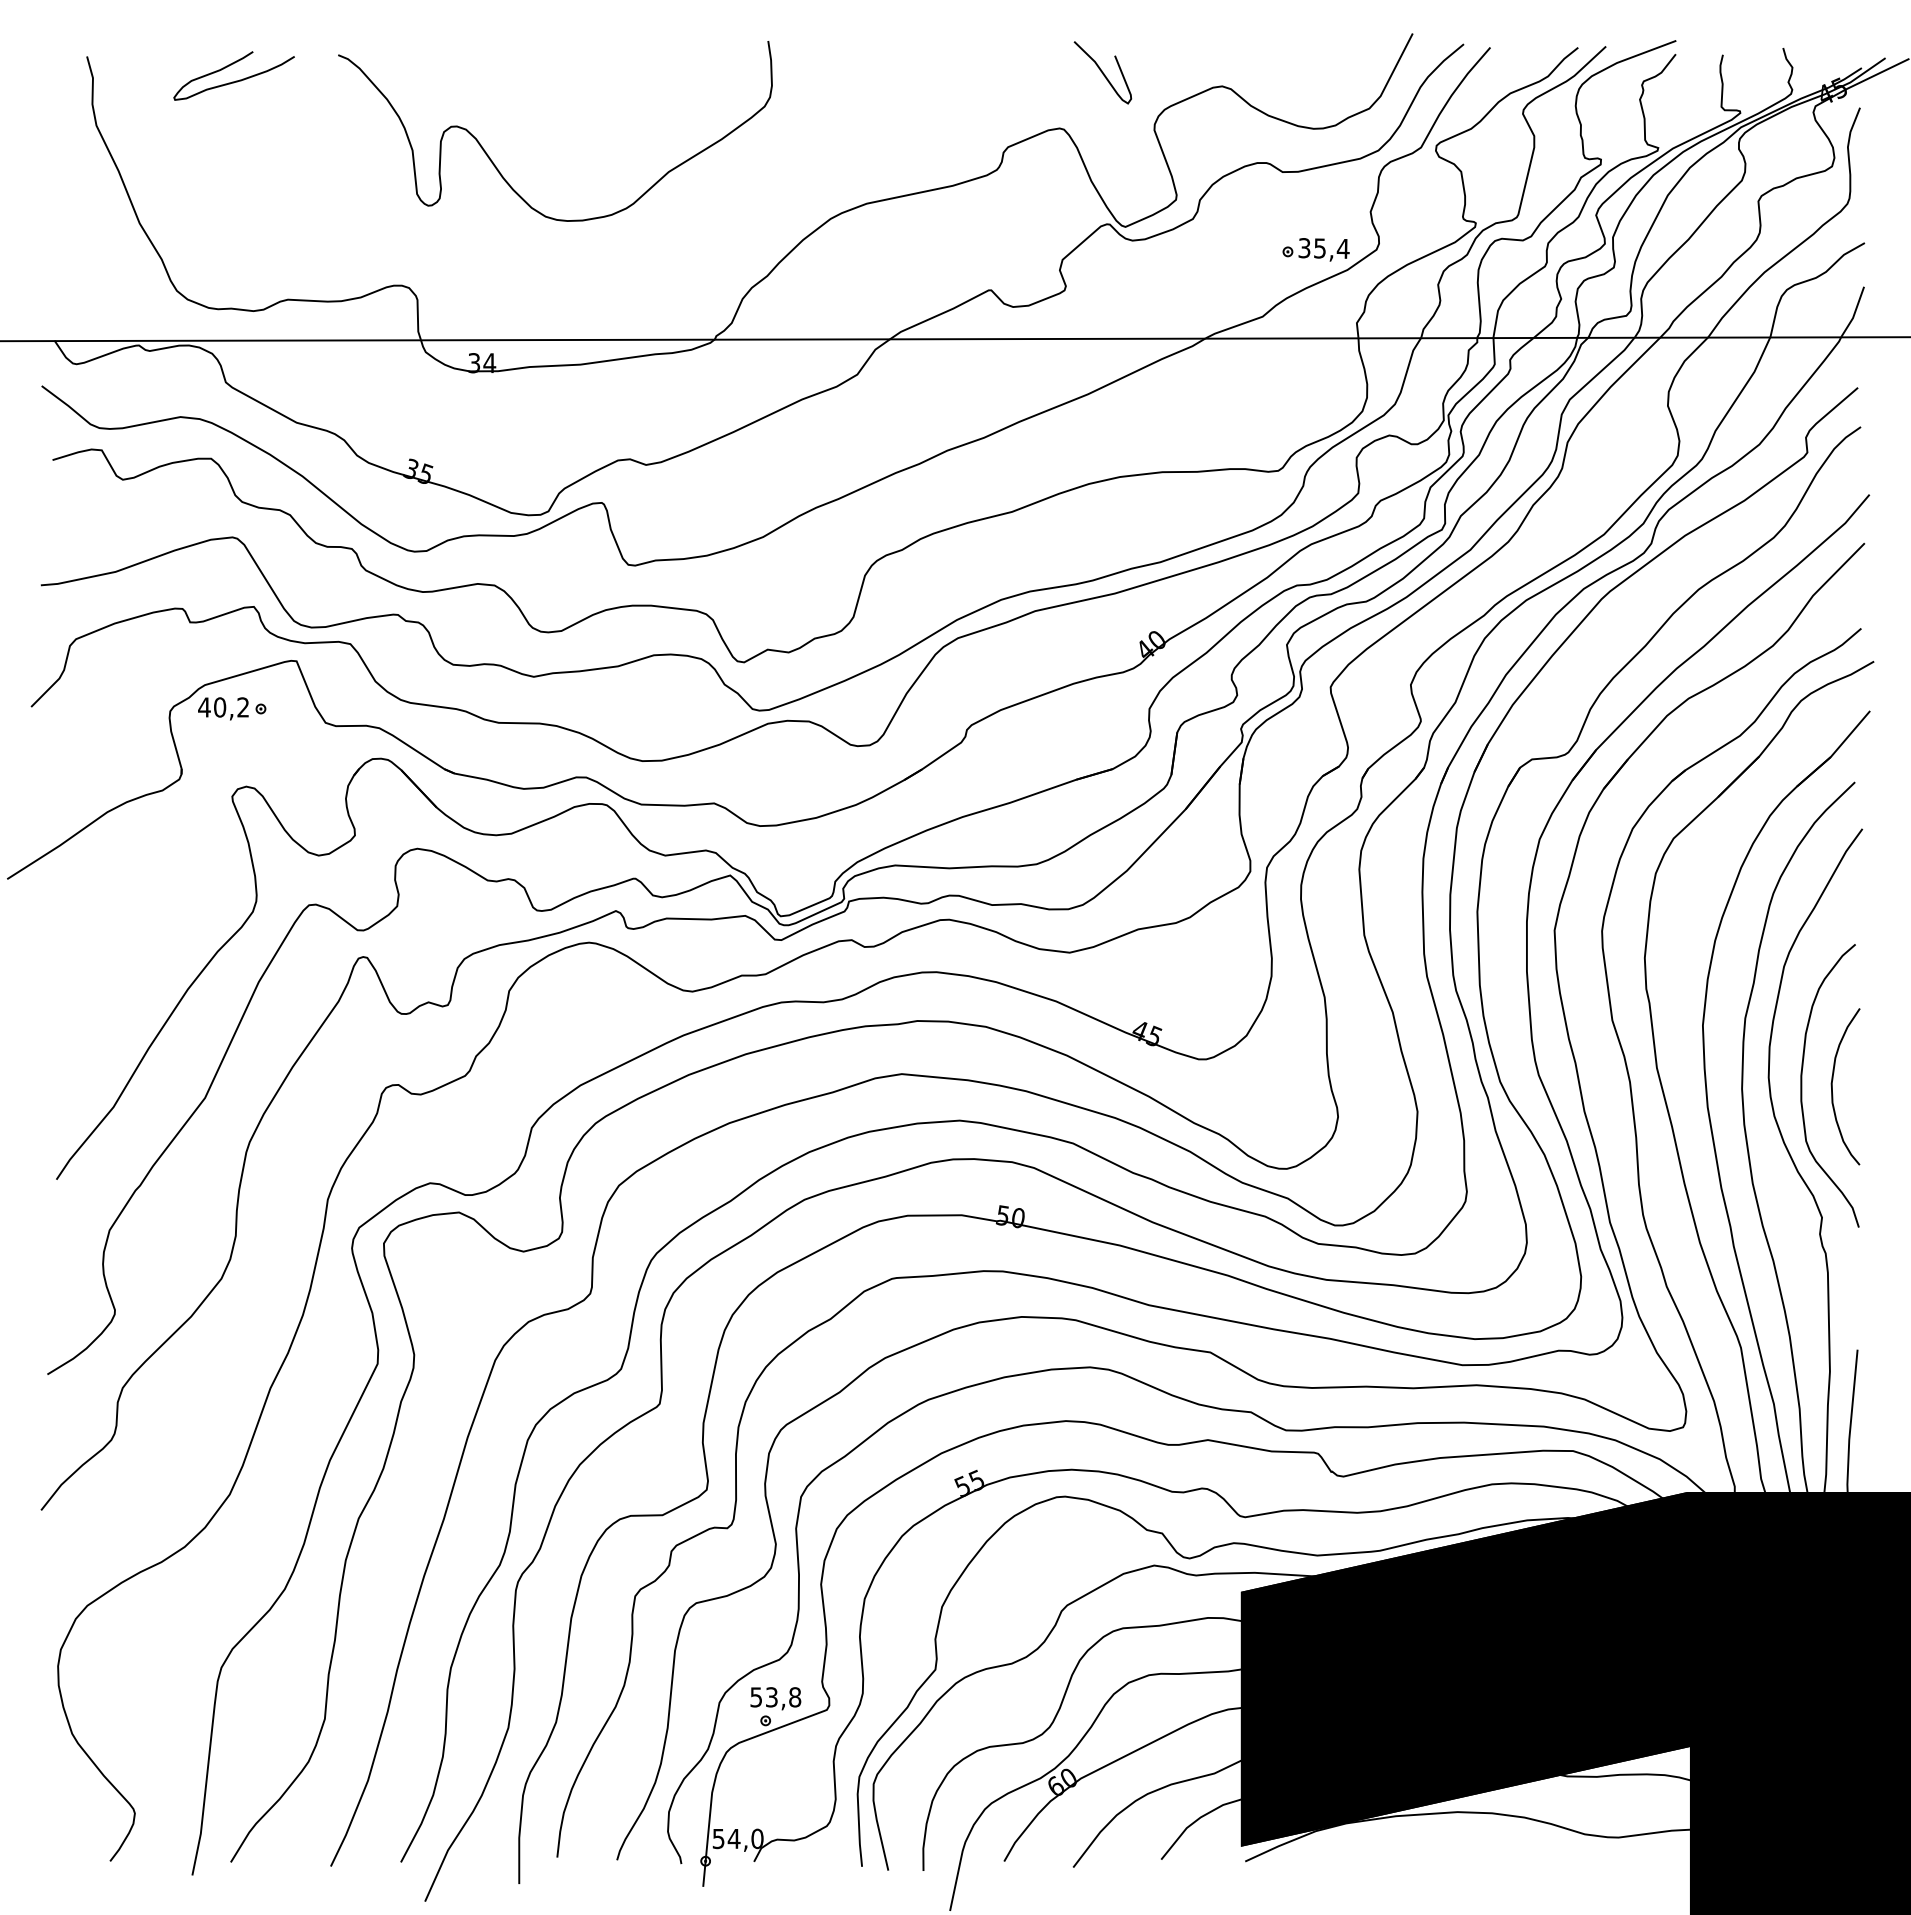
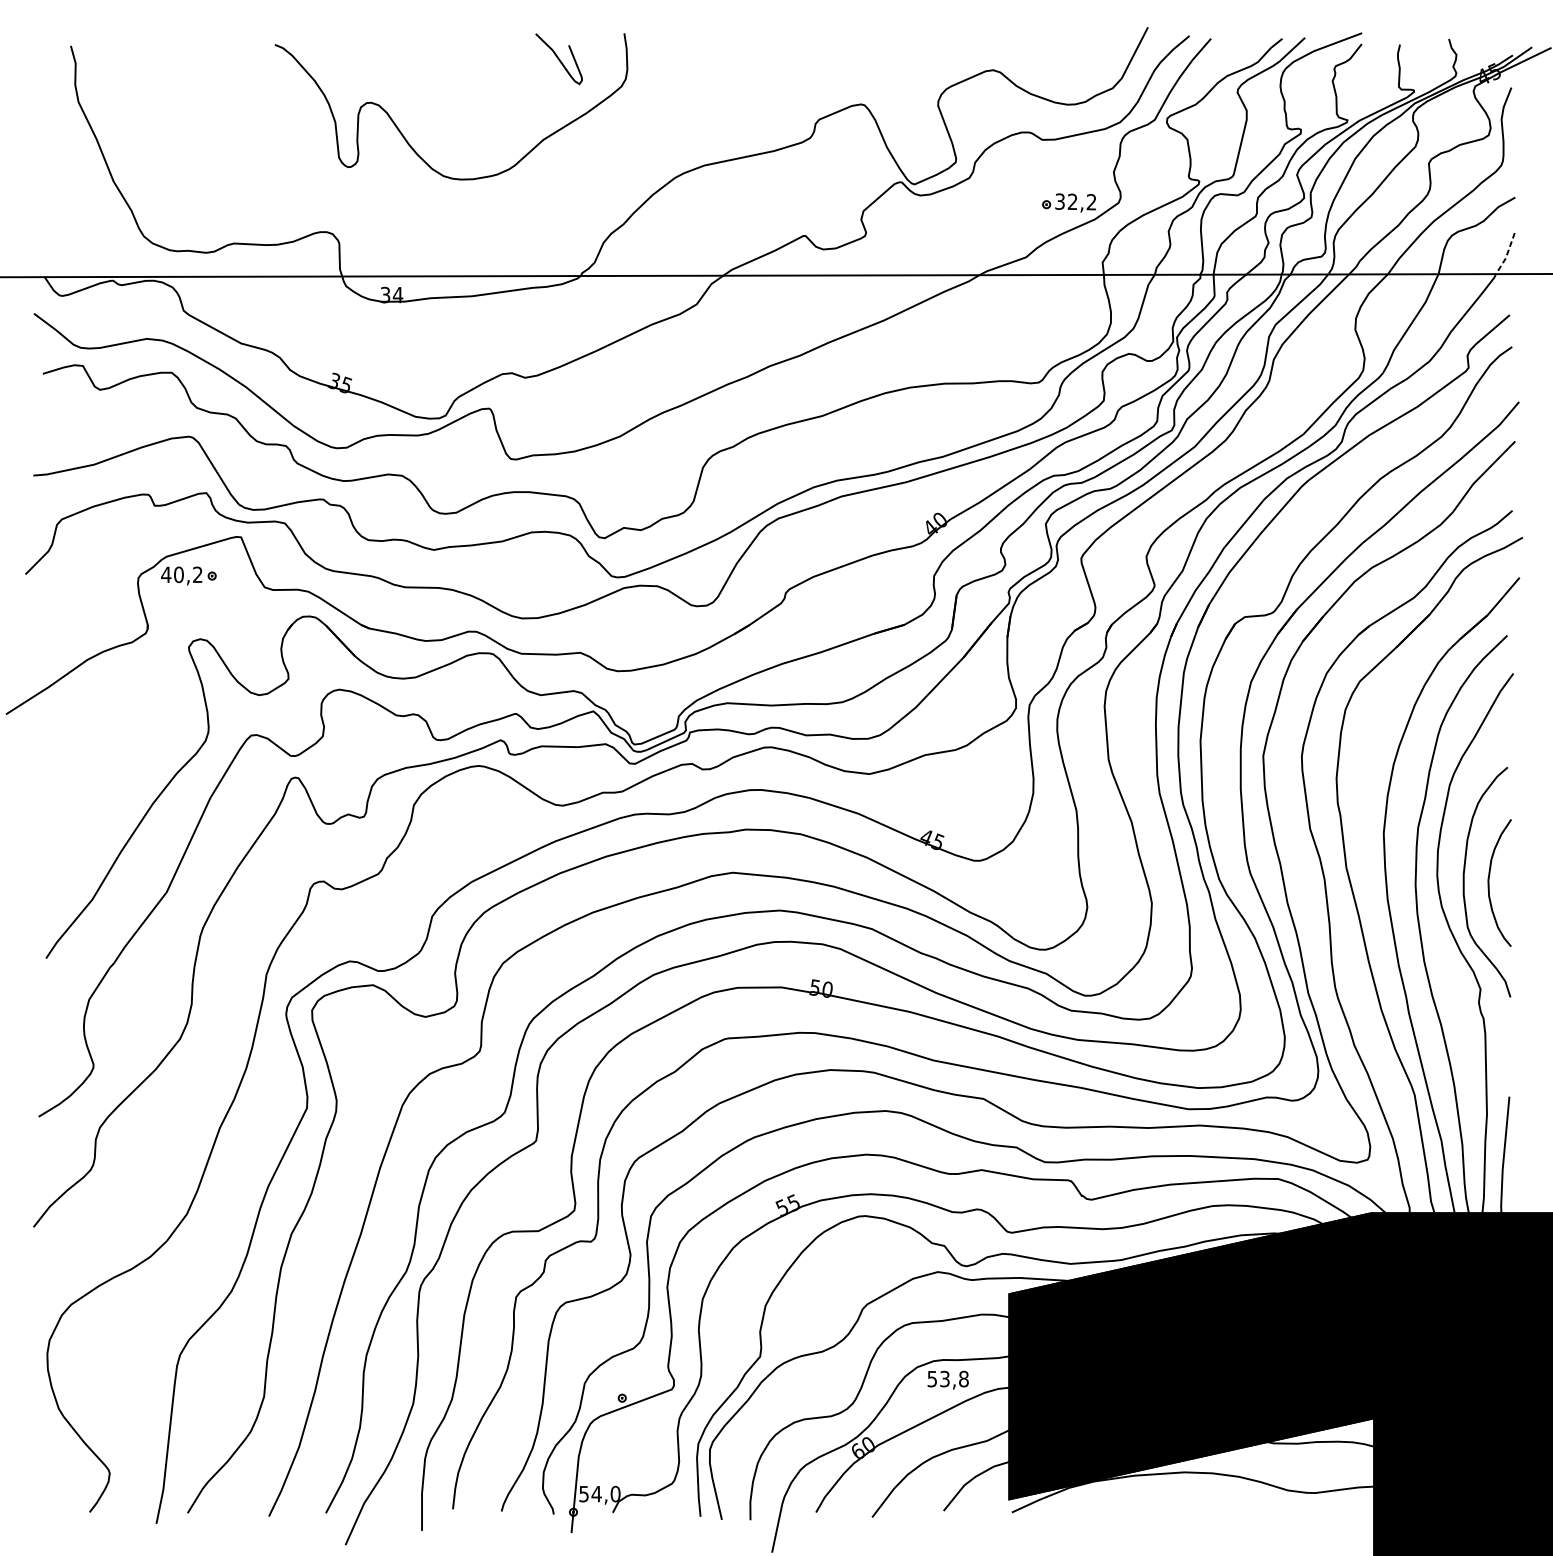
curve: (1102, 72) -> (558, 58), moved
curve: (236, 80) -> (192, 65), removed
text: (1331, 248) -> (1082, 201), 35,4 -> 32,2
line: (1854, 313) -> (1506, 254), solid -> dashed
text: (775, 1698) -> (947, 1380), moved

